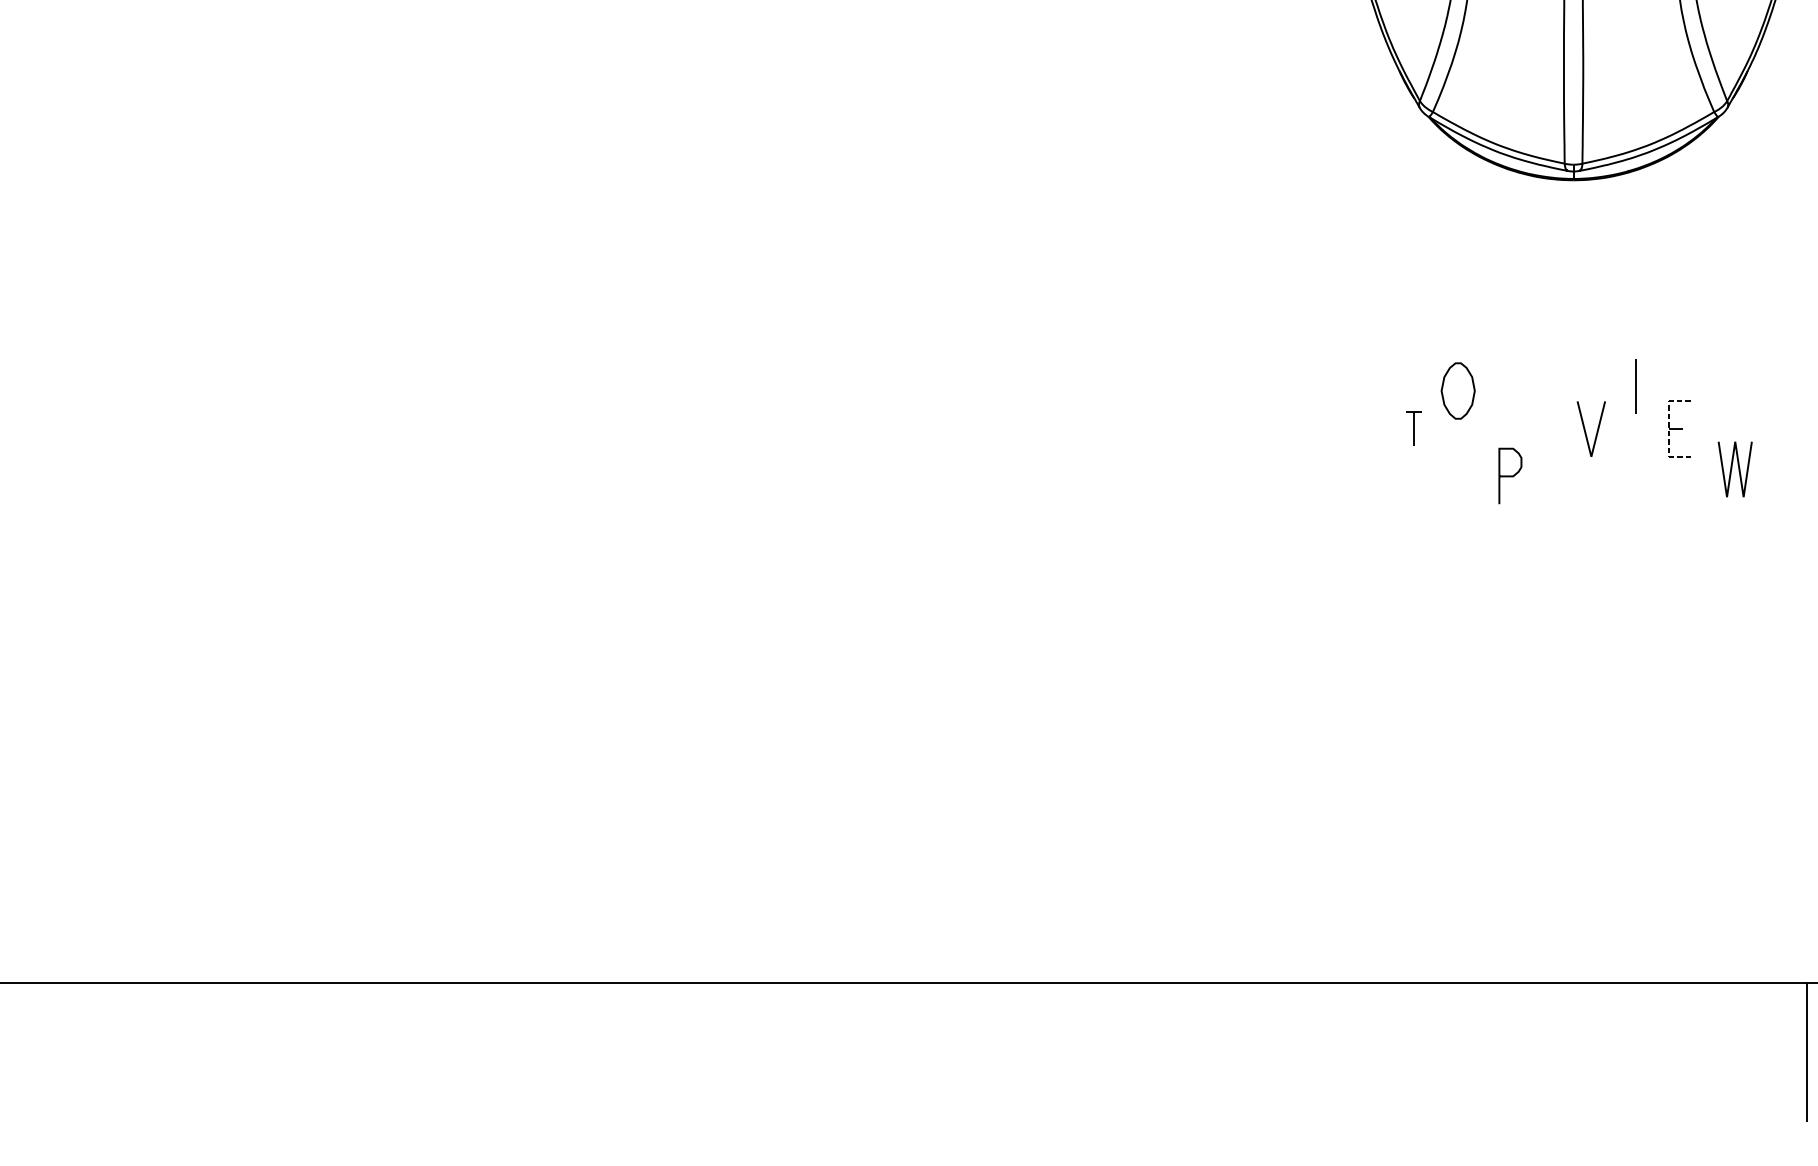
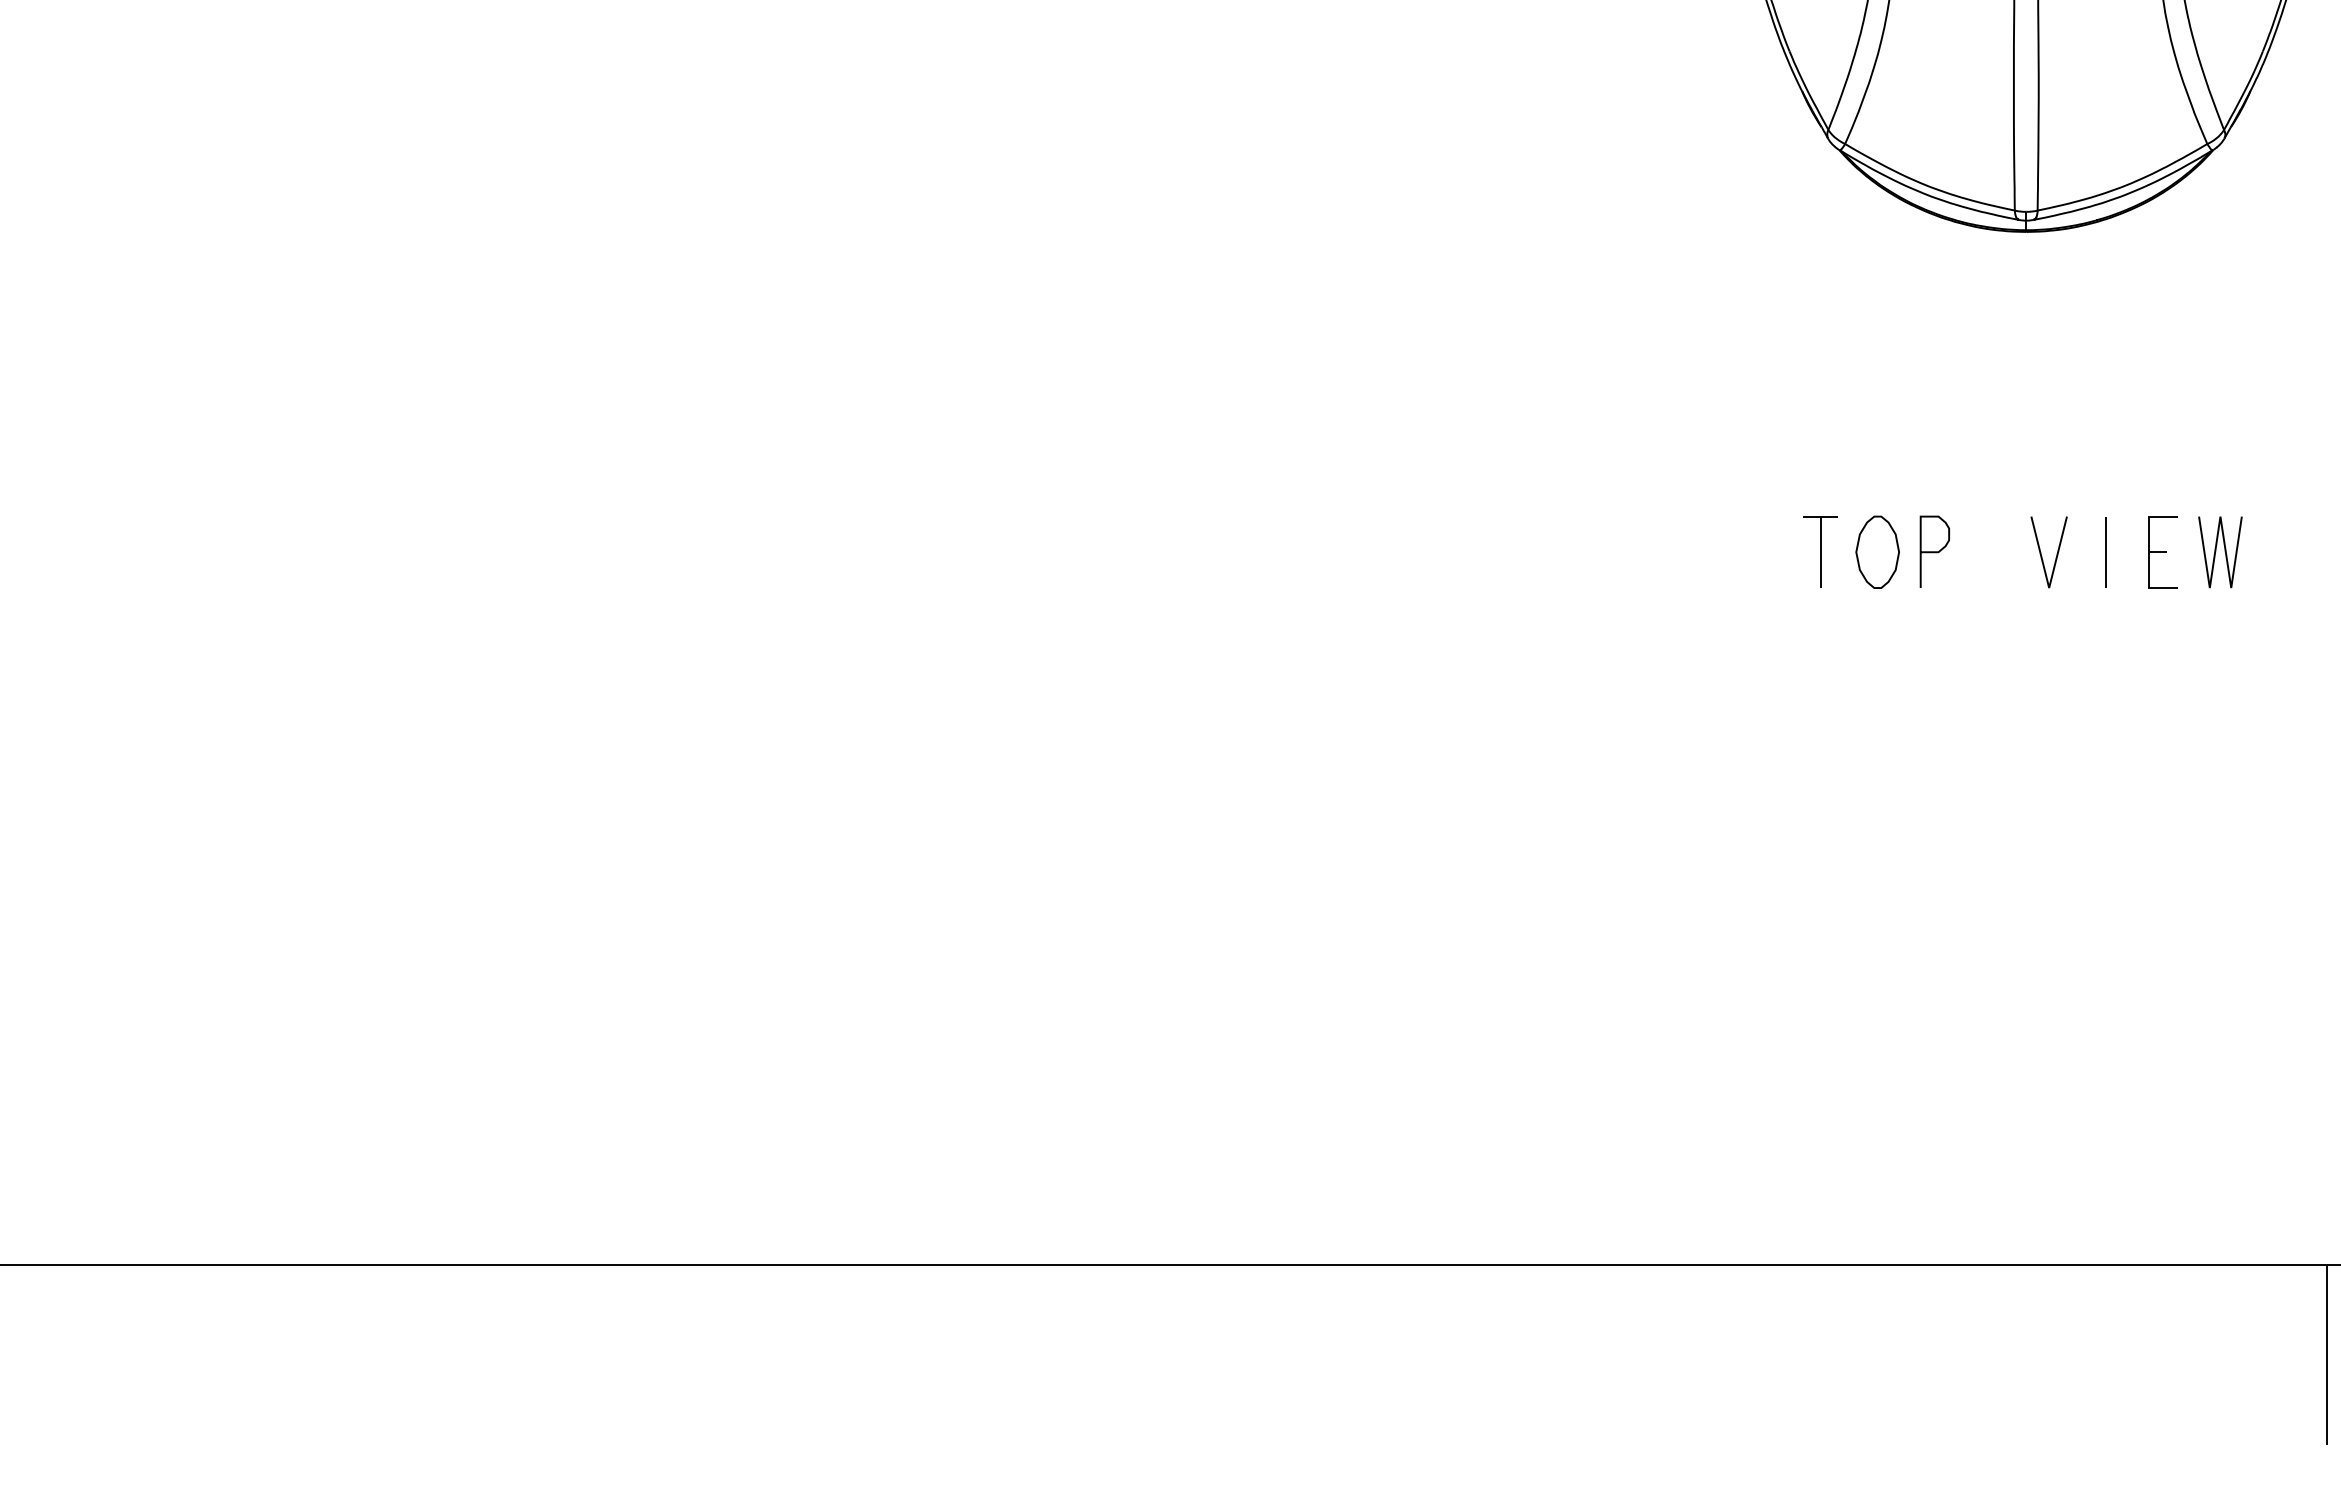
line: (1635, 386) -> (2105, 552), moved
part: (1458, 390) -> (1877, 551), moved
part: (1413, 428) -> (1820, 551), size x1.67
line: (1669, 429) -> (2149, 552), dashed -> solid
line: (1732, 468) -> (2216, 551), moved
curve: (1510, 475) -> (1934, 551), moved

